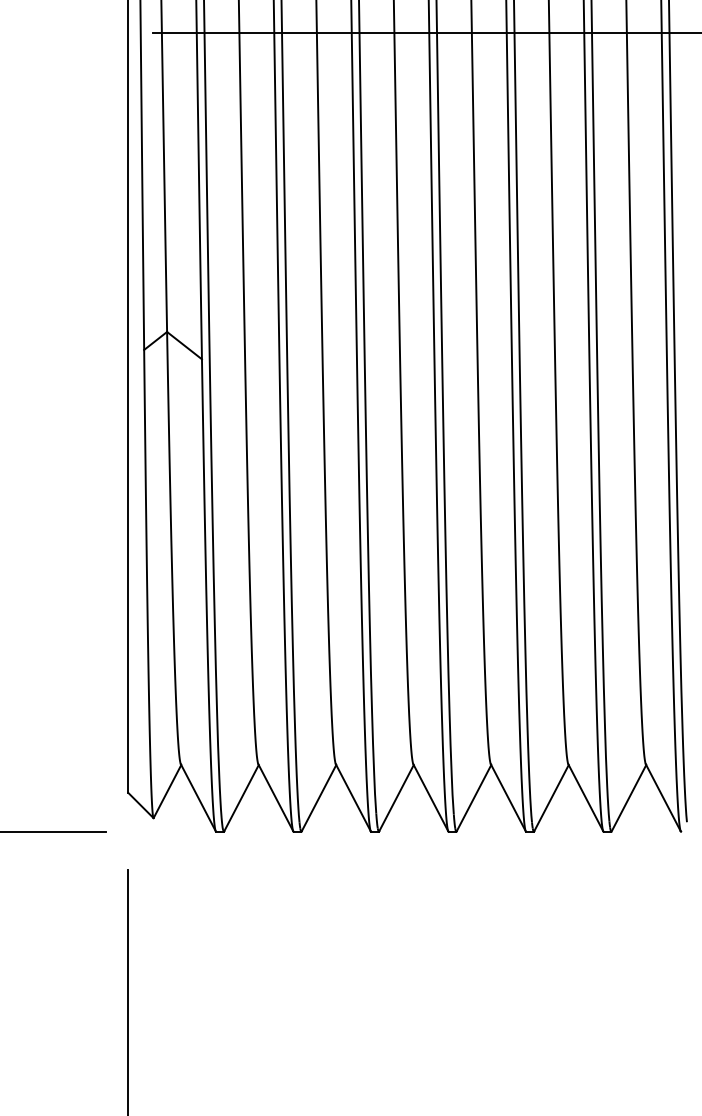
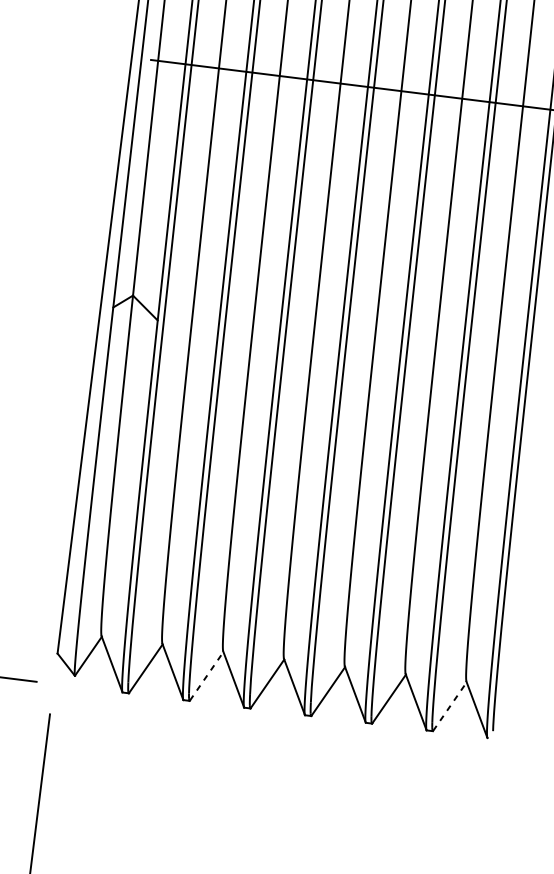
line: (319, 797) -> (207, 675), solid -> dashed
line: (629, 797) -> (450, 706), solid -> dashed

